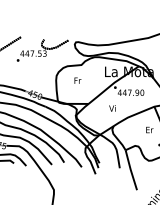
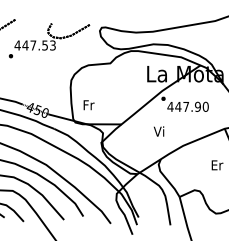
text: (77, 80) -> (88, 104), moved

